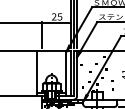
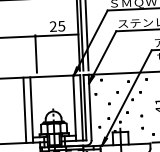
line: (32, 73) -> (25, 110), added

